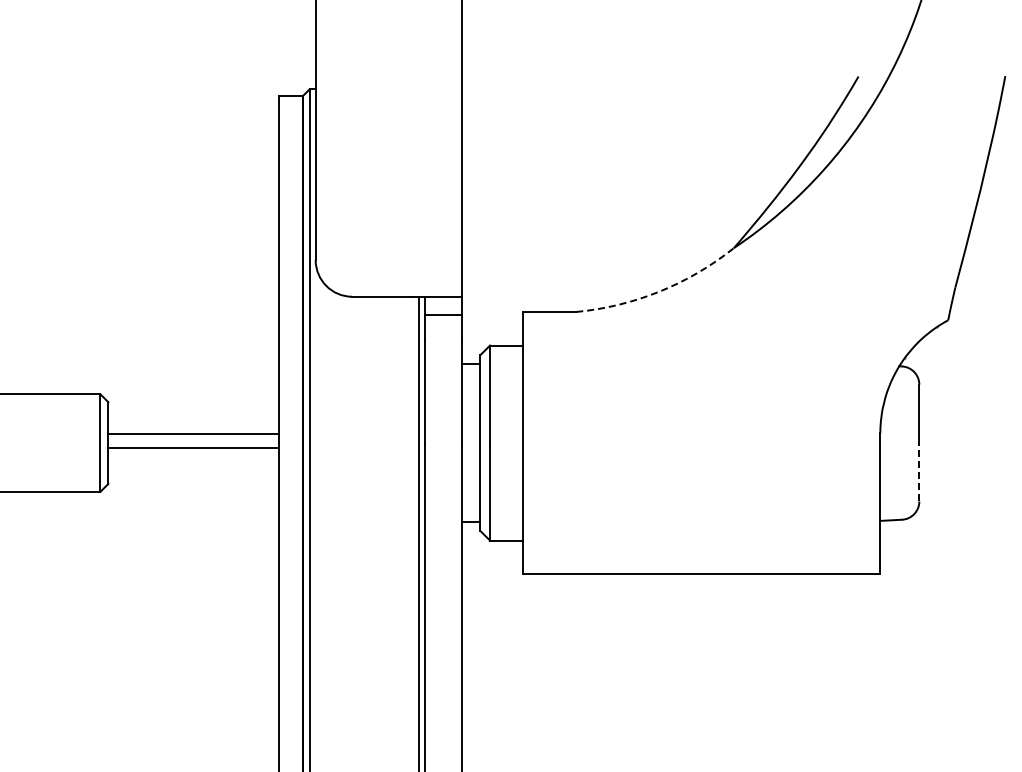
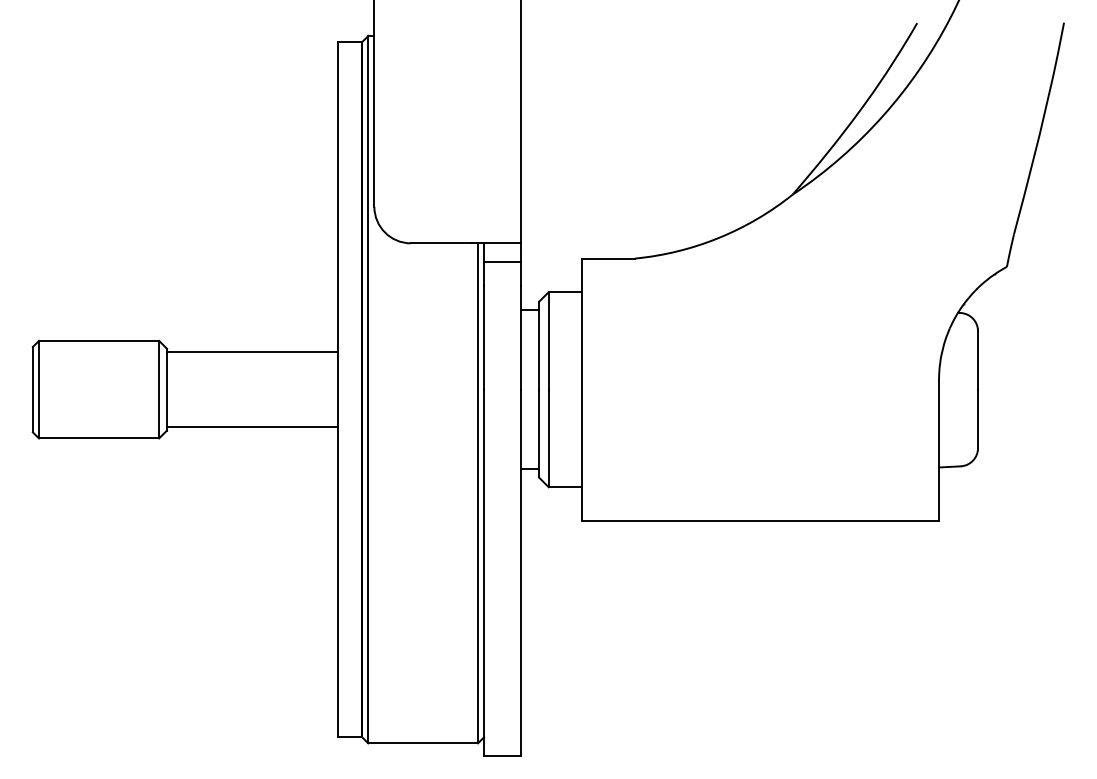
arc: (659, 291) -> (718, 238), dashed -> solid
line: (193, 433) -> (252, 351), moved
line: (193, 447) -> (252, 427), moved
line: (919, 471) -> (978, 418), dashed -> solid

